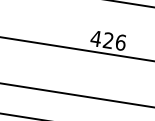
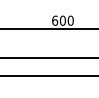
text: (107, 40) -> (62, 20), 426 -> 600

